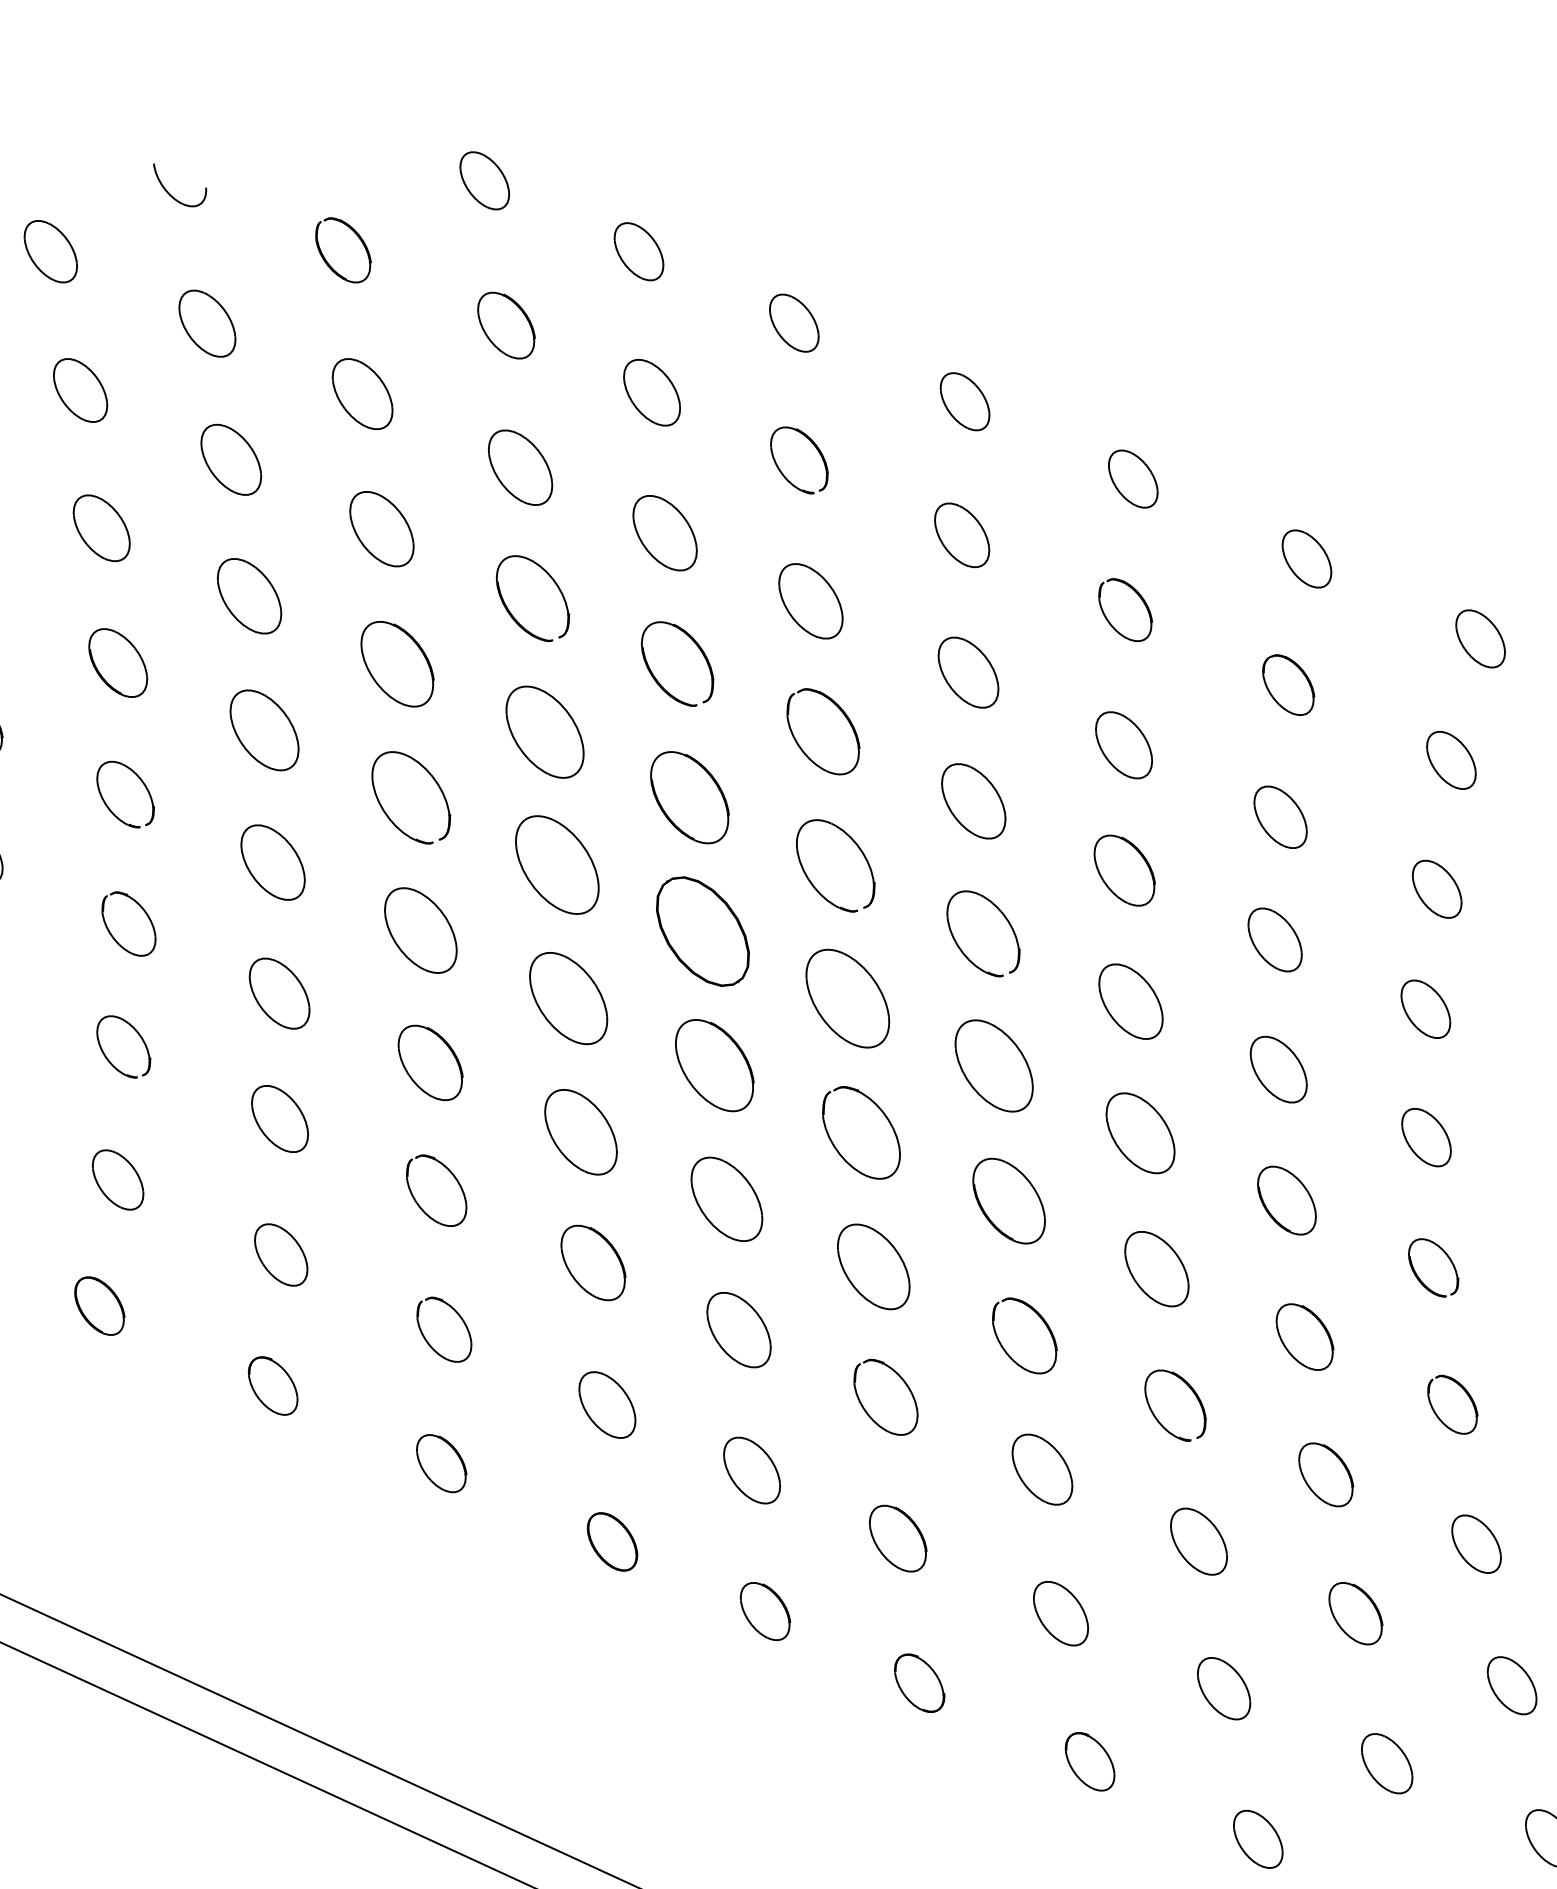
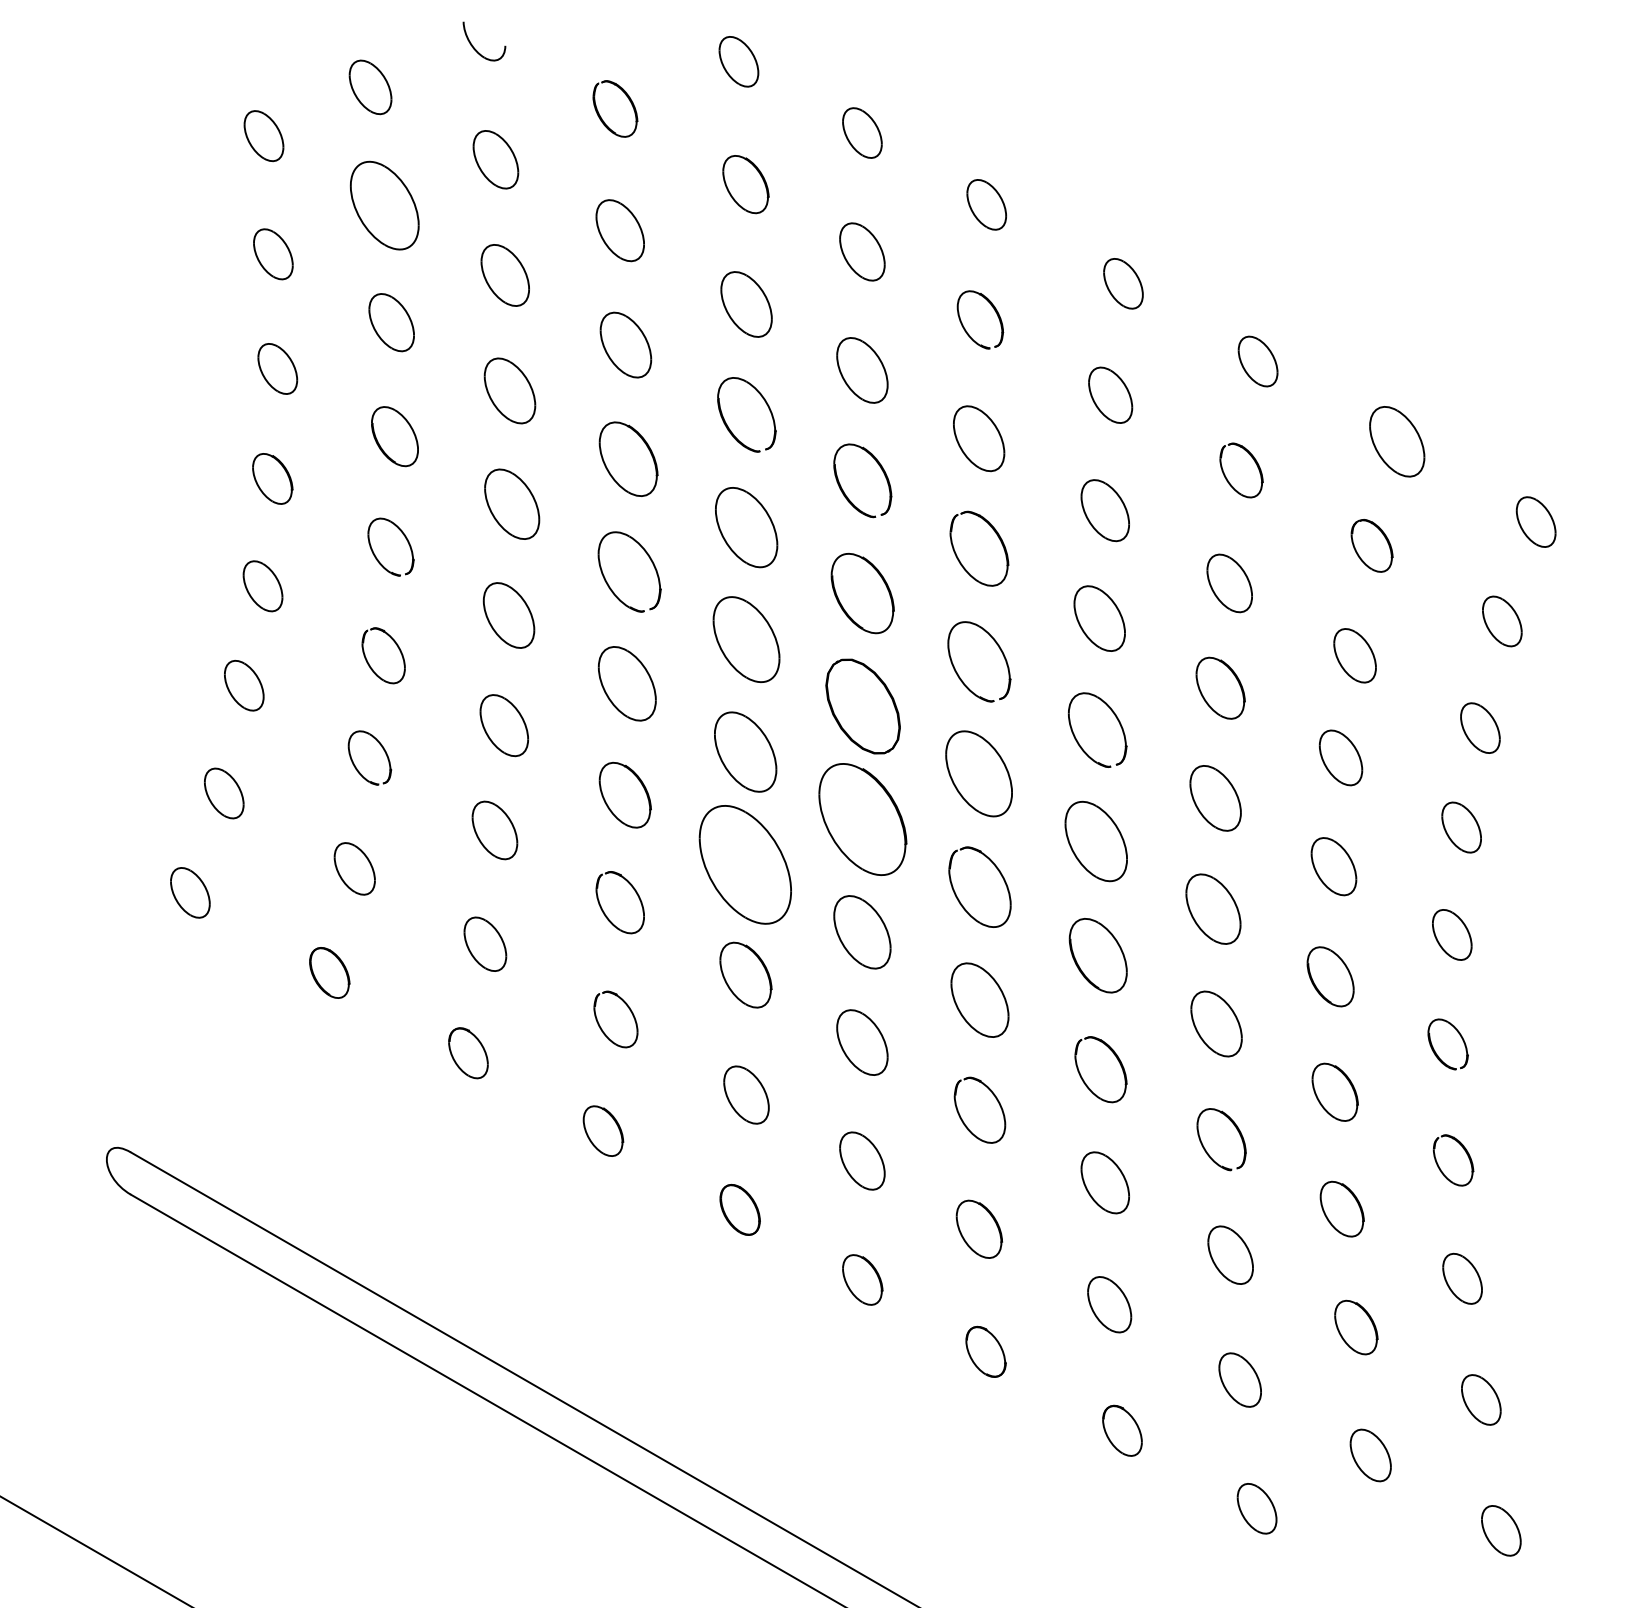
part: (80, 390) -> (384, 205), size x1.6
part: (1306, 558) -> (1396, 441), size x1.4
part: (714, 1065) -> (862, 819), size x1.4
part: (580, 1131) -> (745, 864), size x1.6

